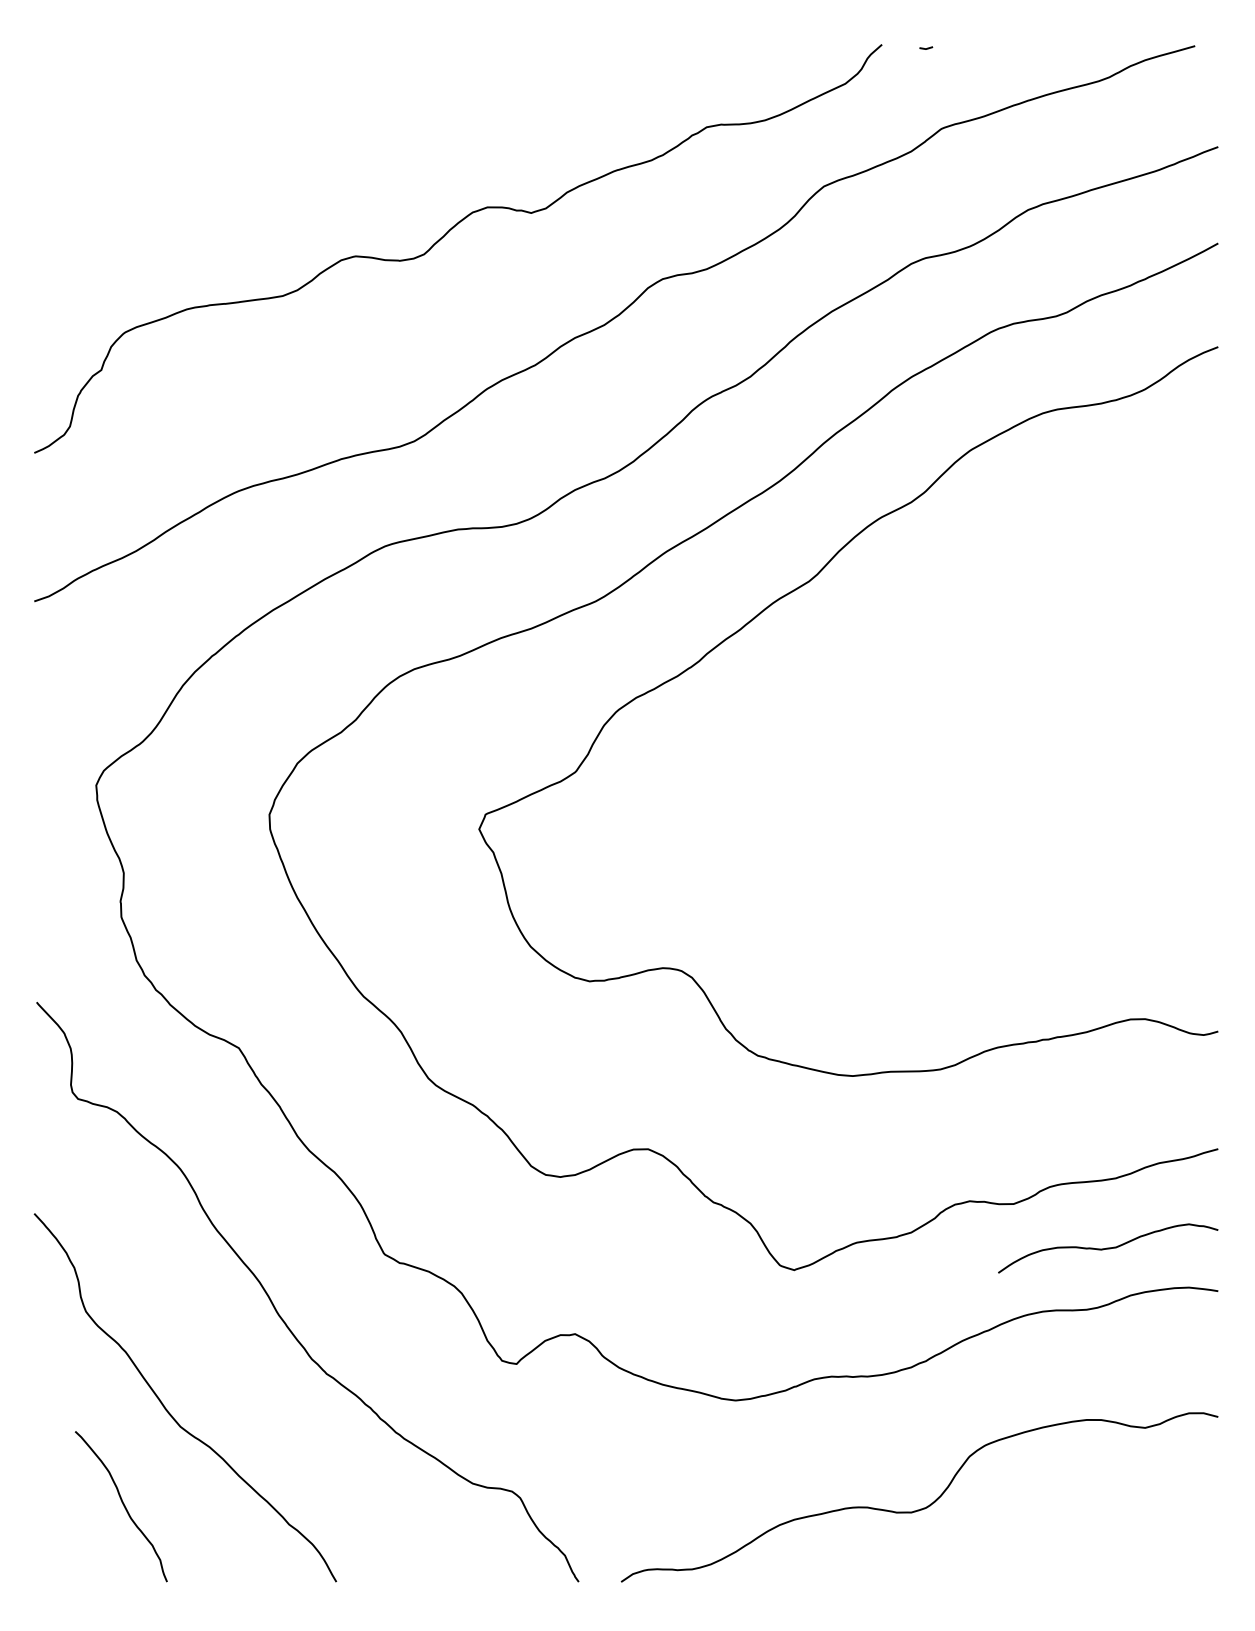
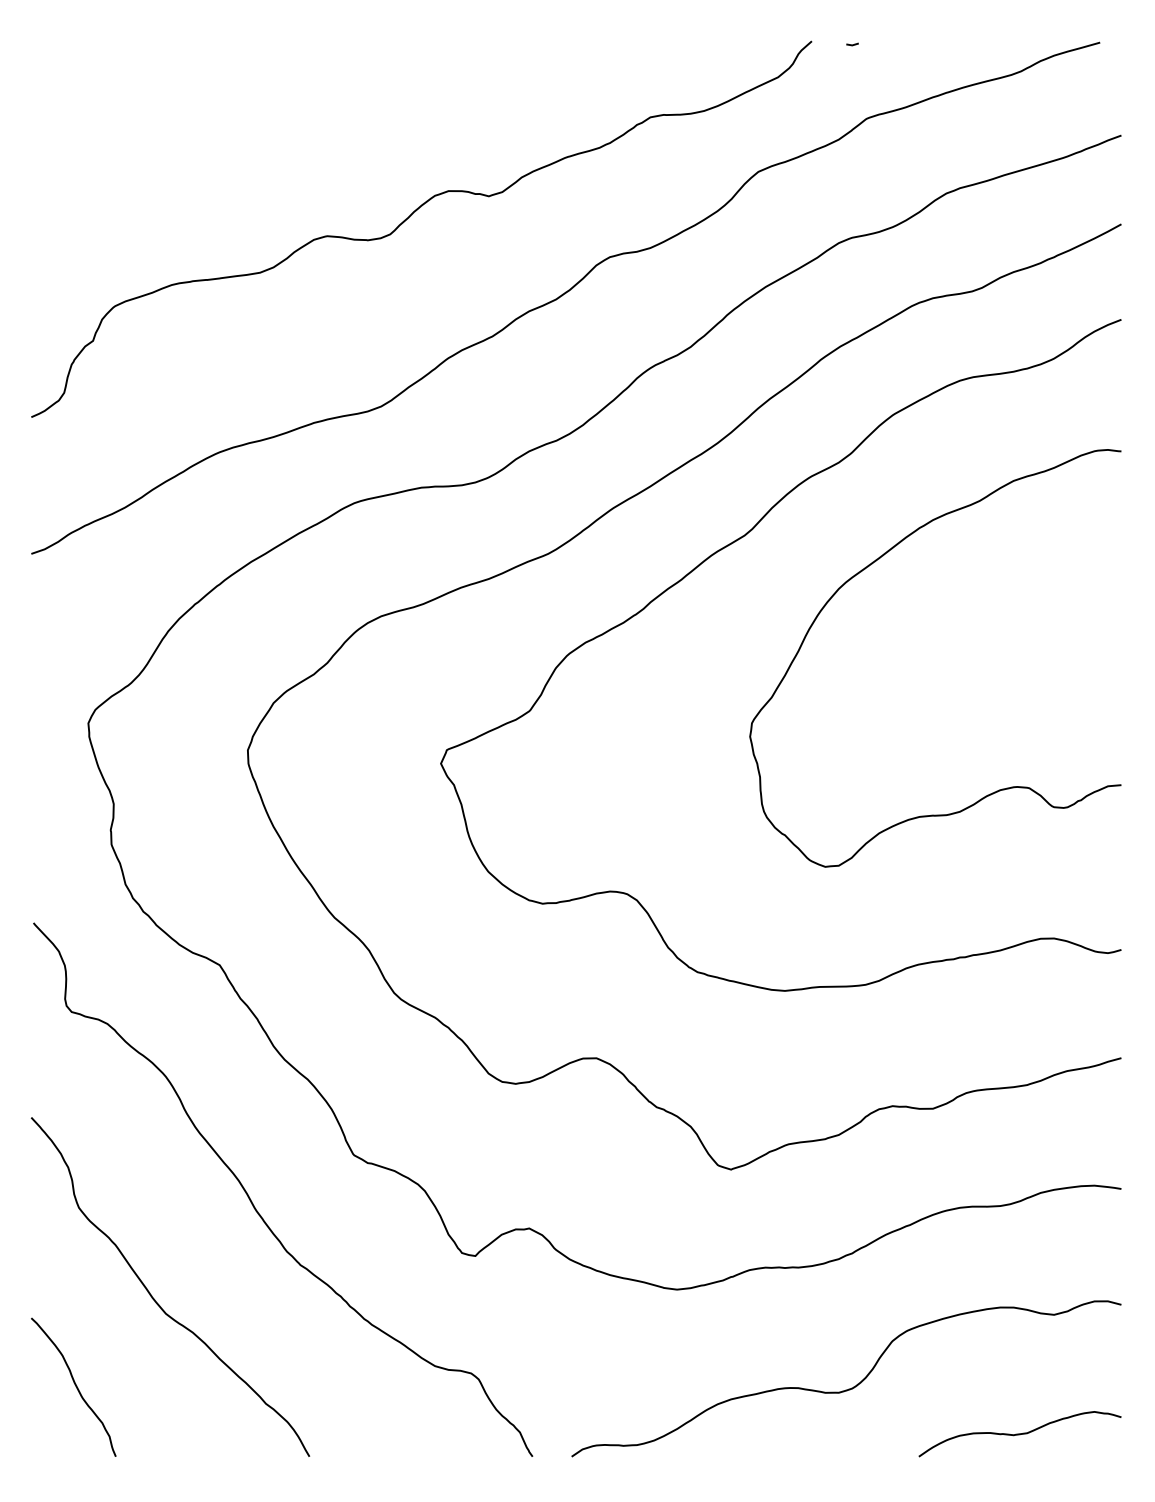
curve: (948, 612) -> (873, 564), added
curve: (1108, 1248) -> (1020, 1434), moved
curve: (123, 1506) -> (75, 1387), moved

